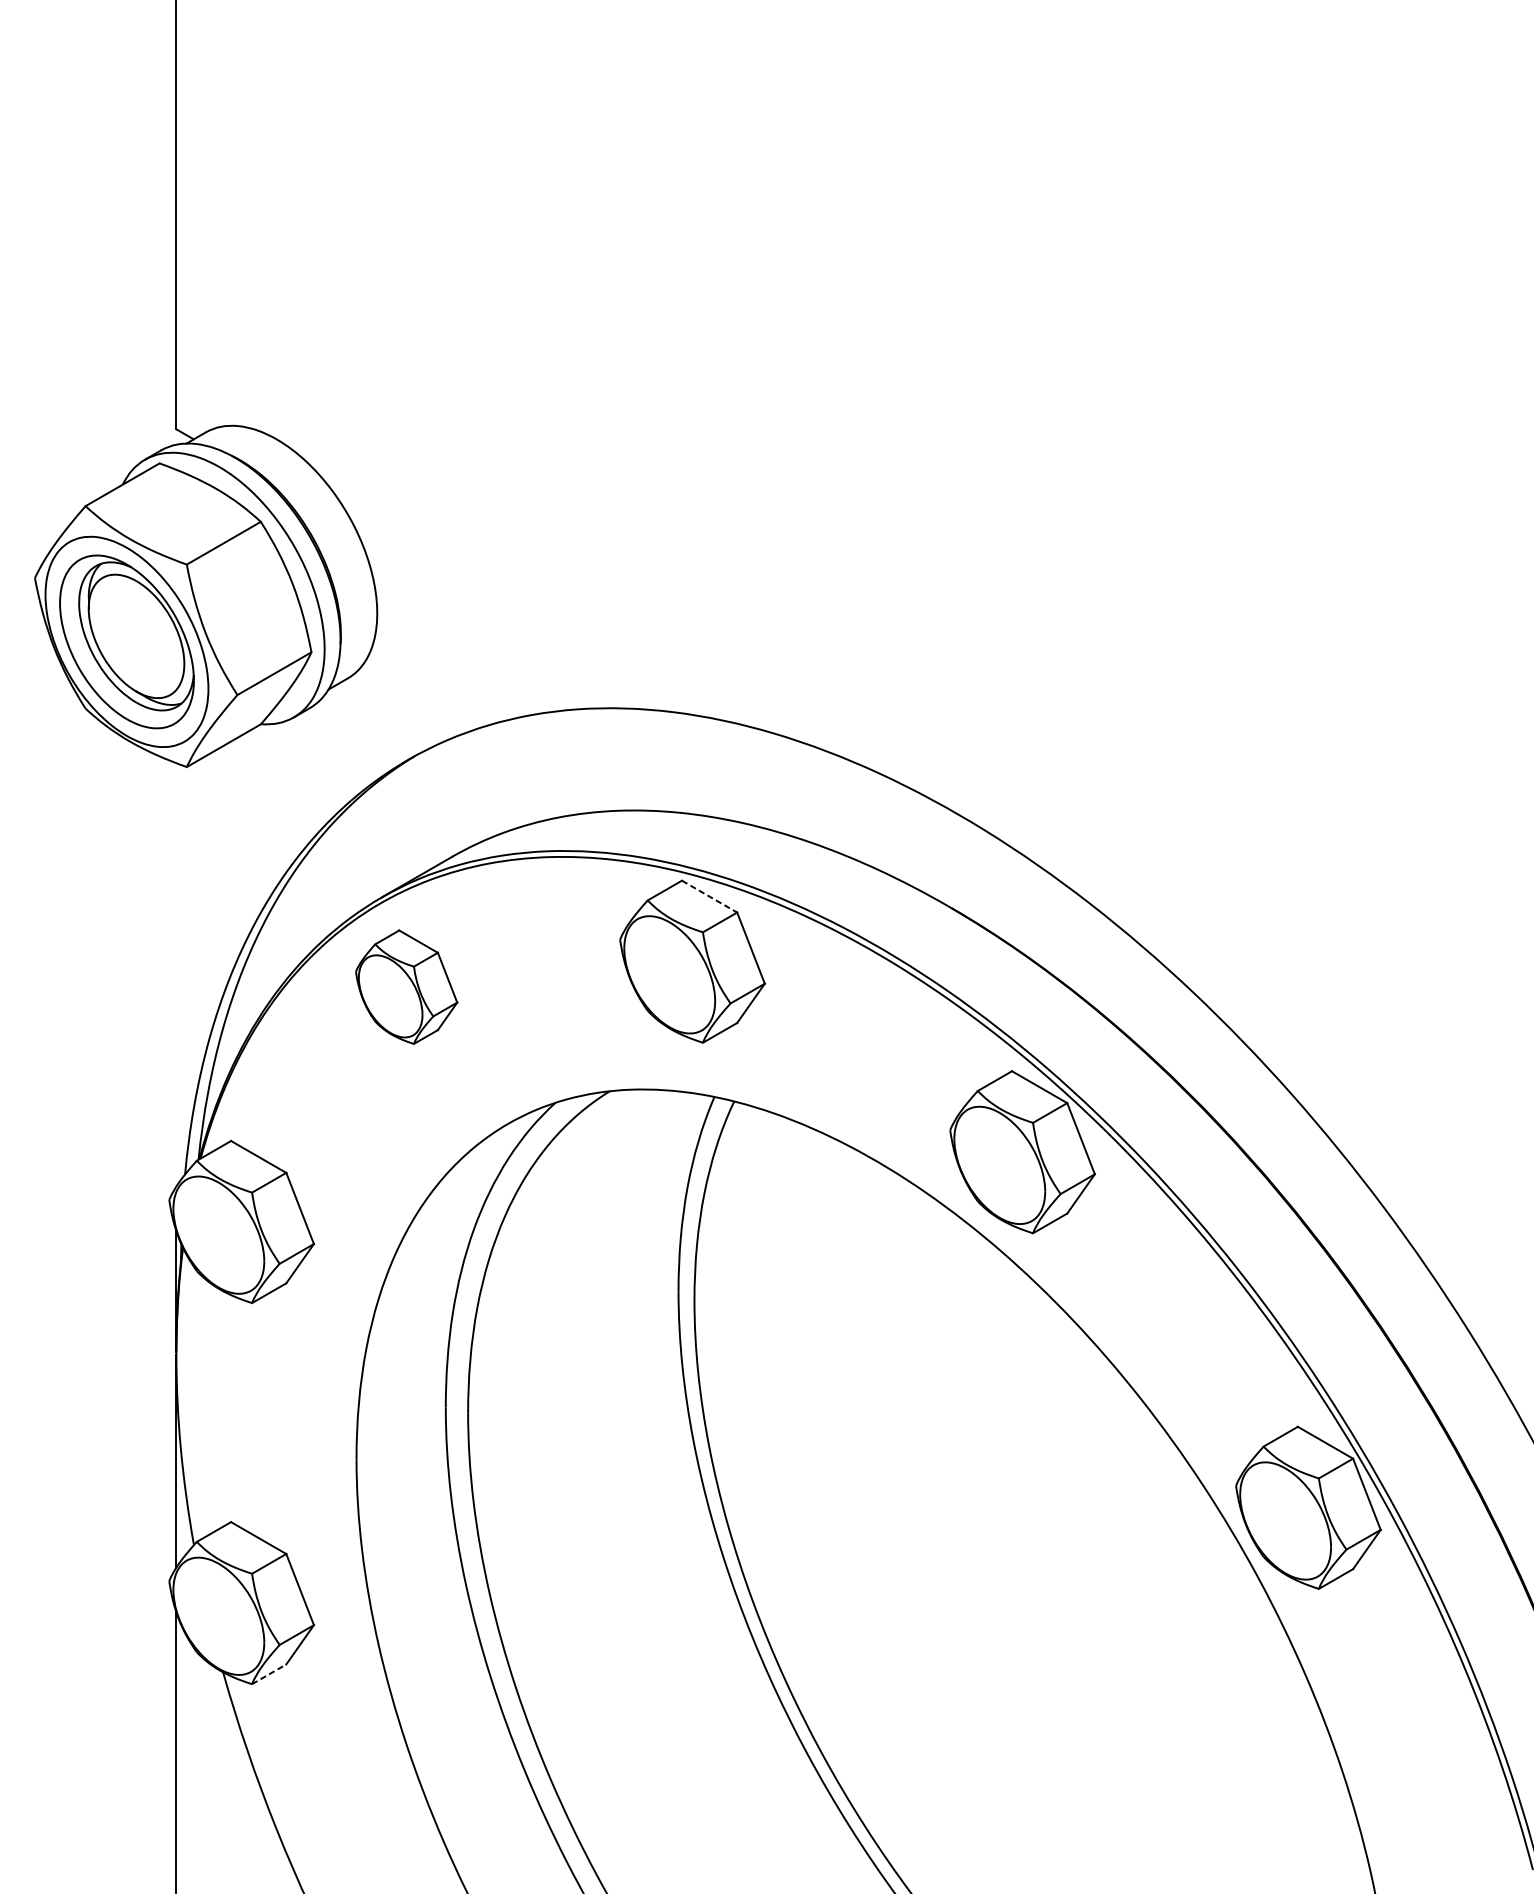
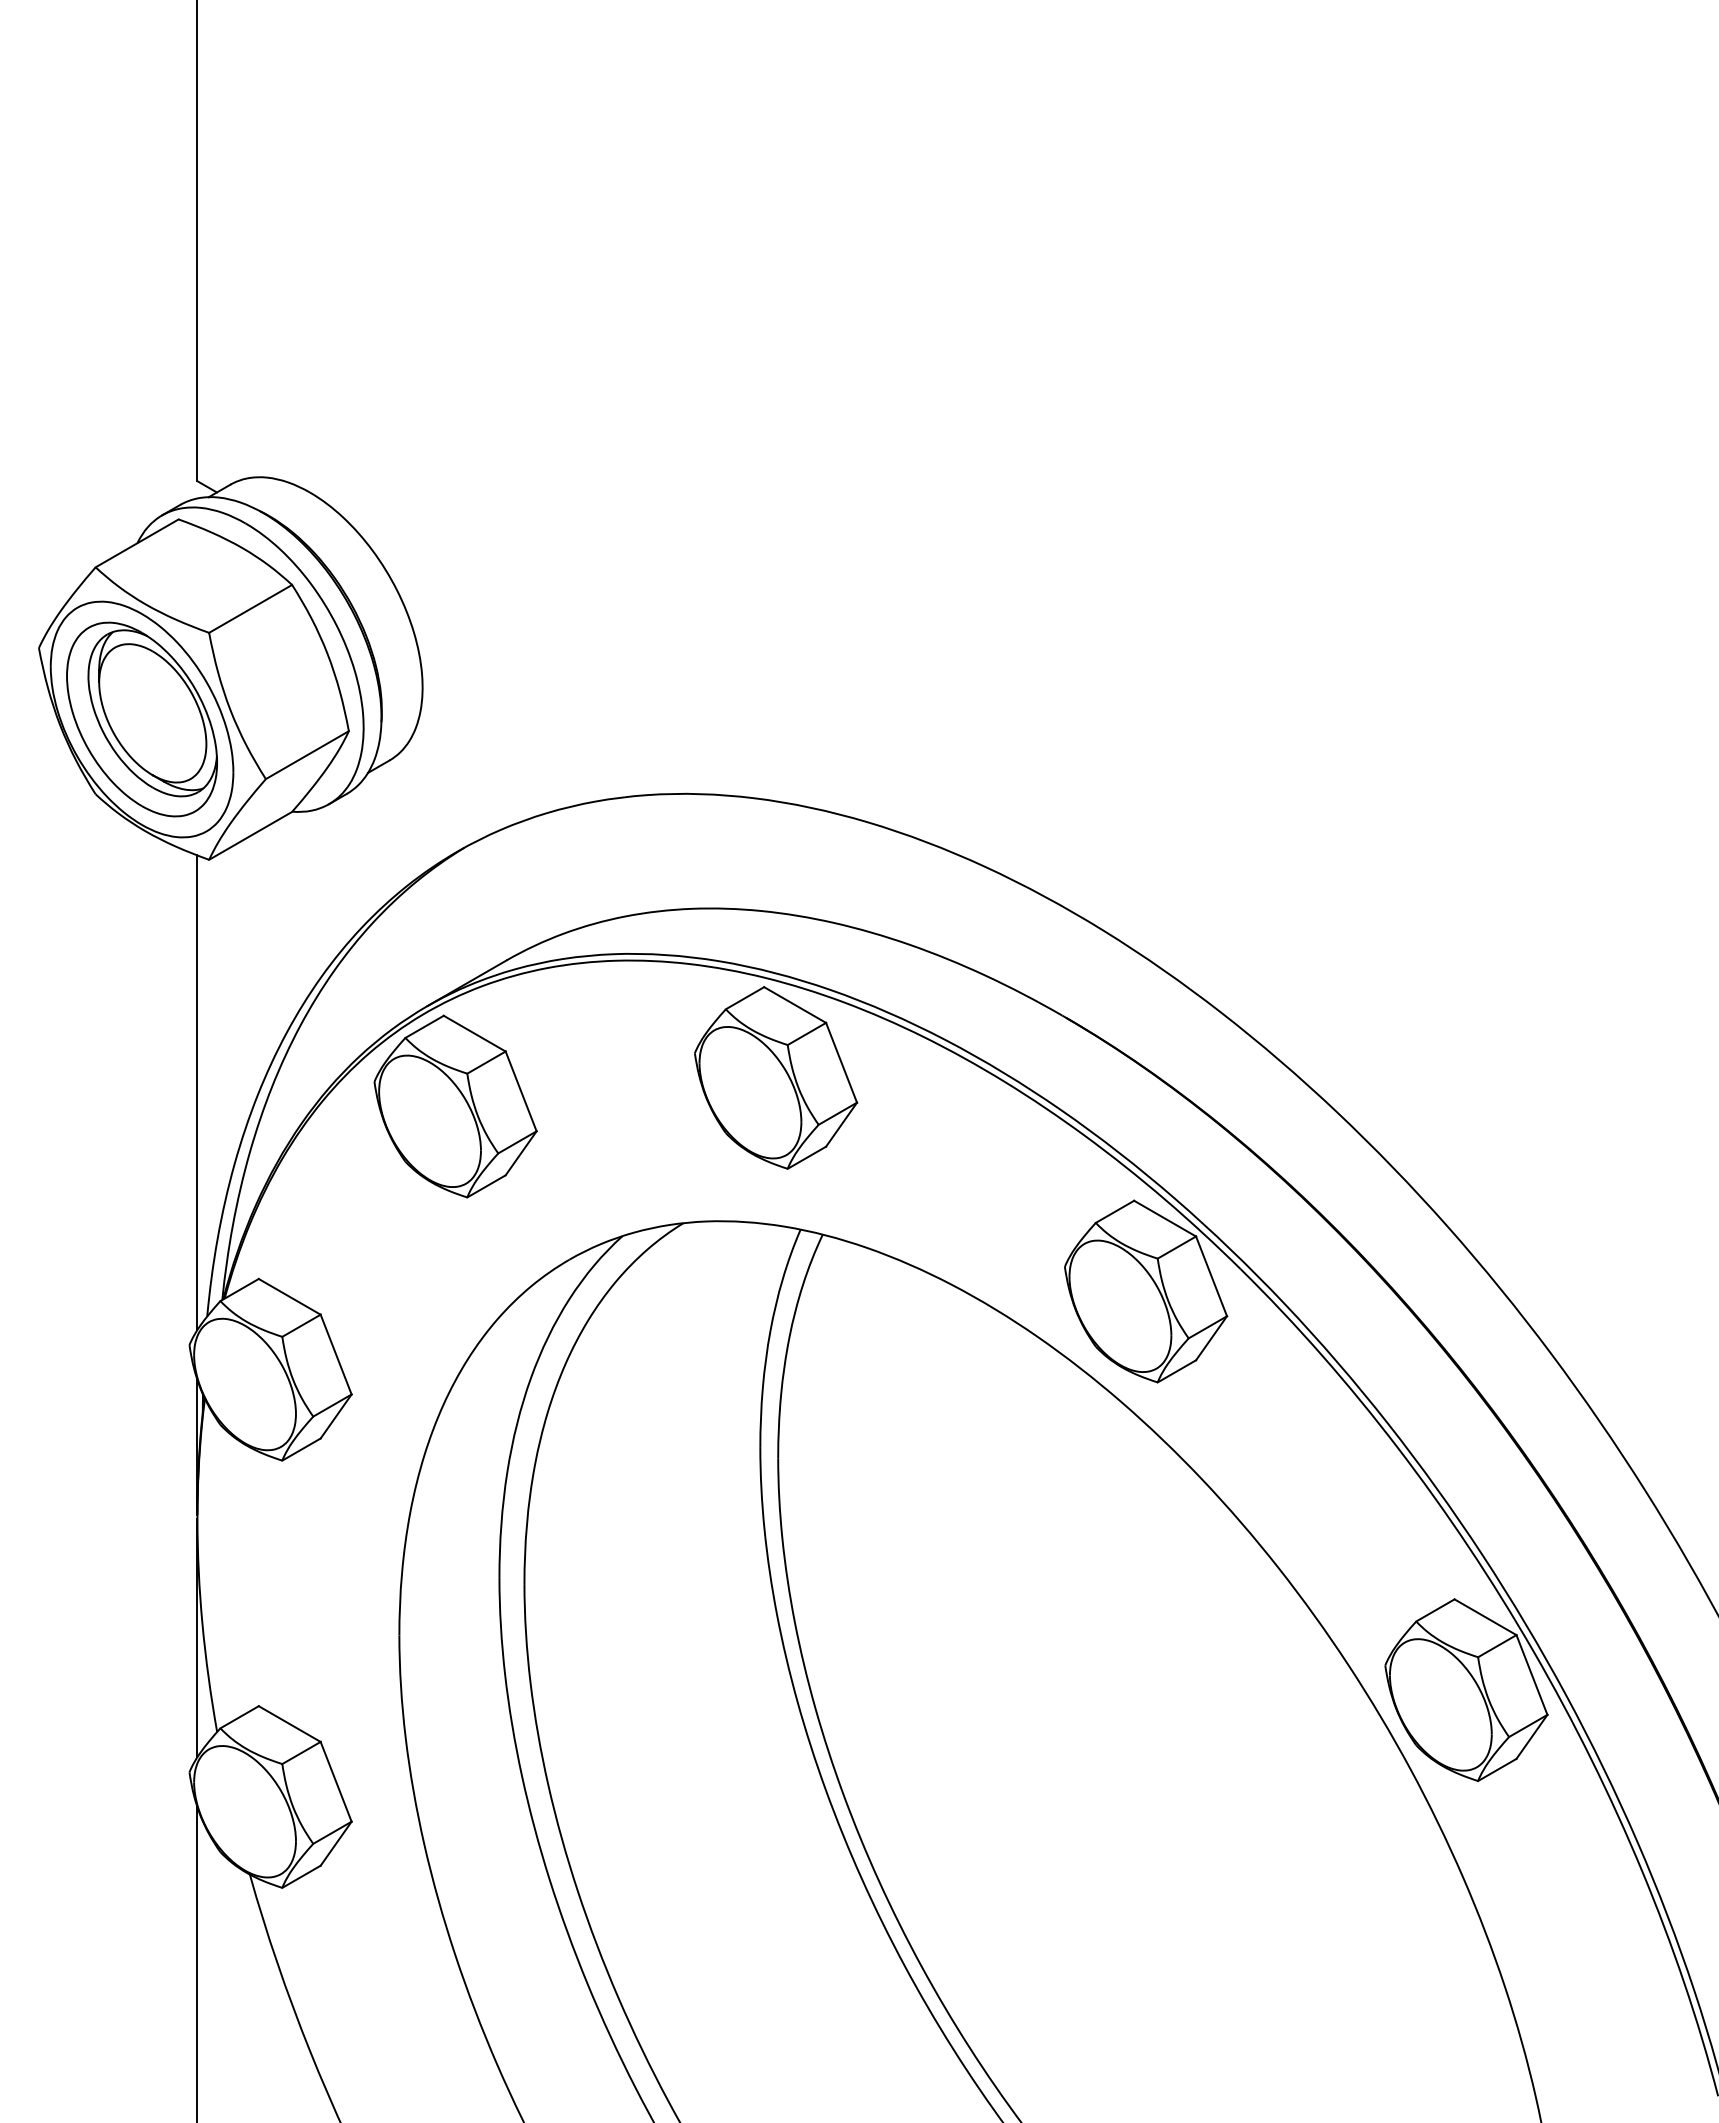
line: (709, 897) -> (795, 1005), dashed -> solid
line: (176, 974) -> (197, 1092), added
part: (406, 987) -> (455, 1106), size x1.43
line: (269, 1674) -> (301, 1876), dashed -> solid

